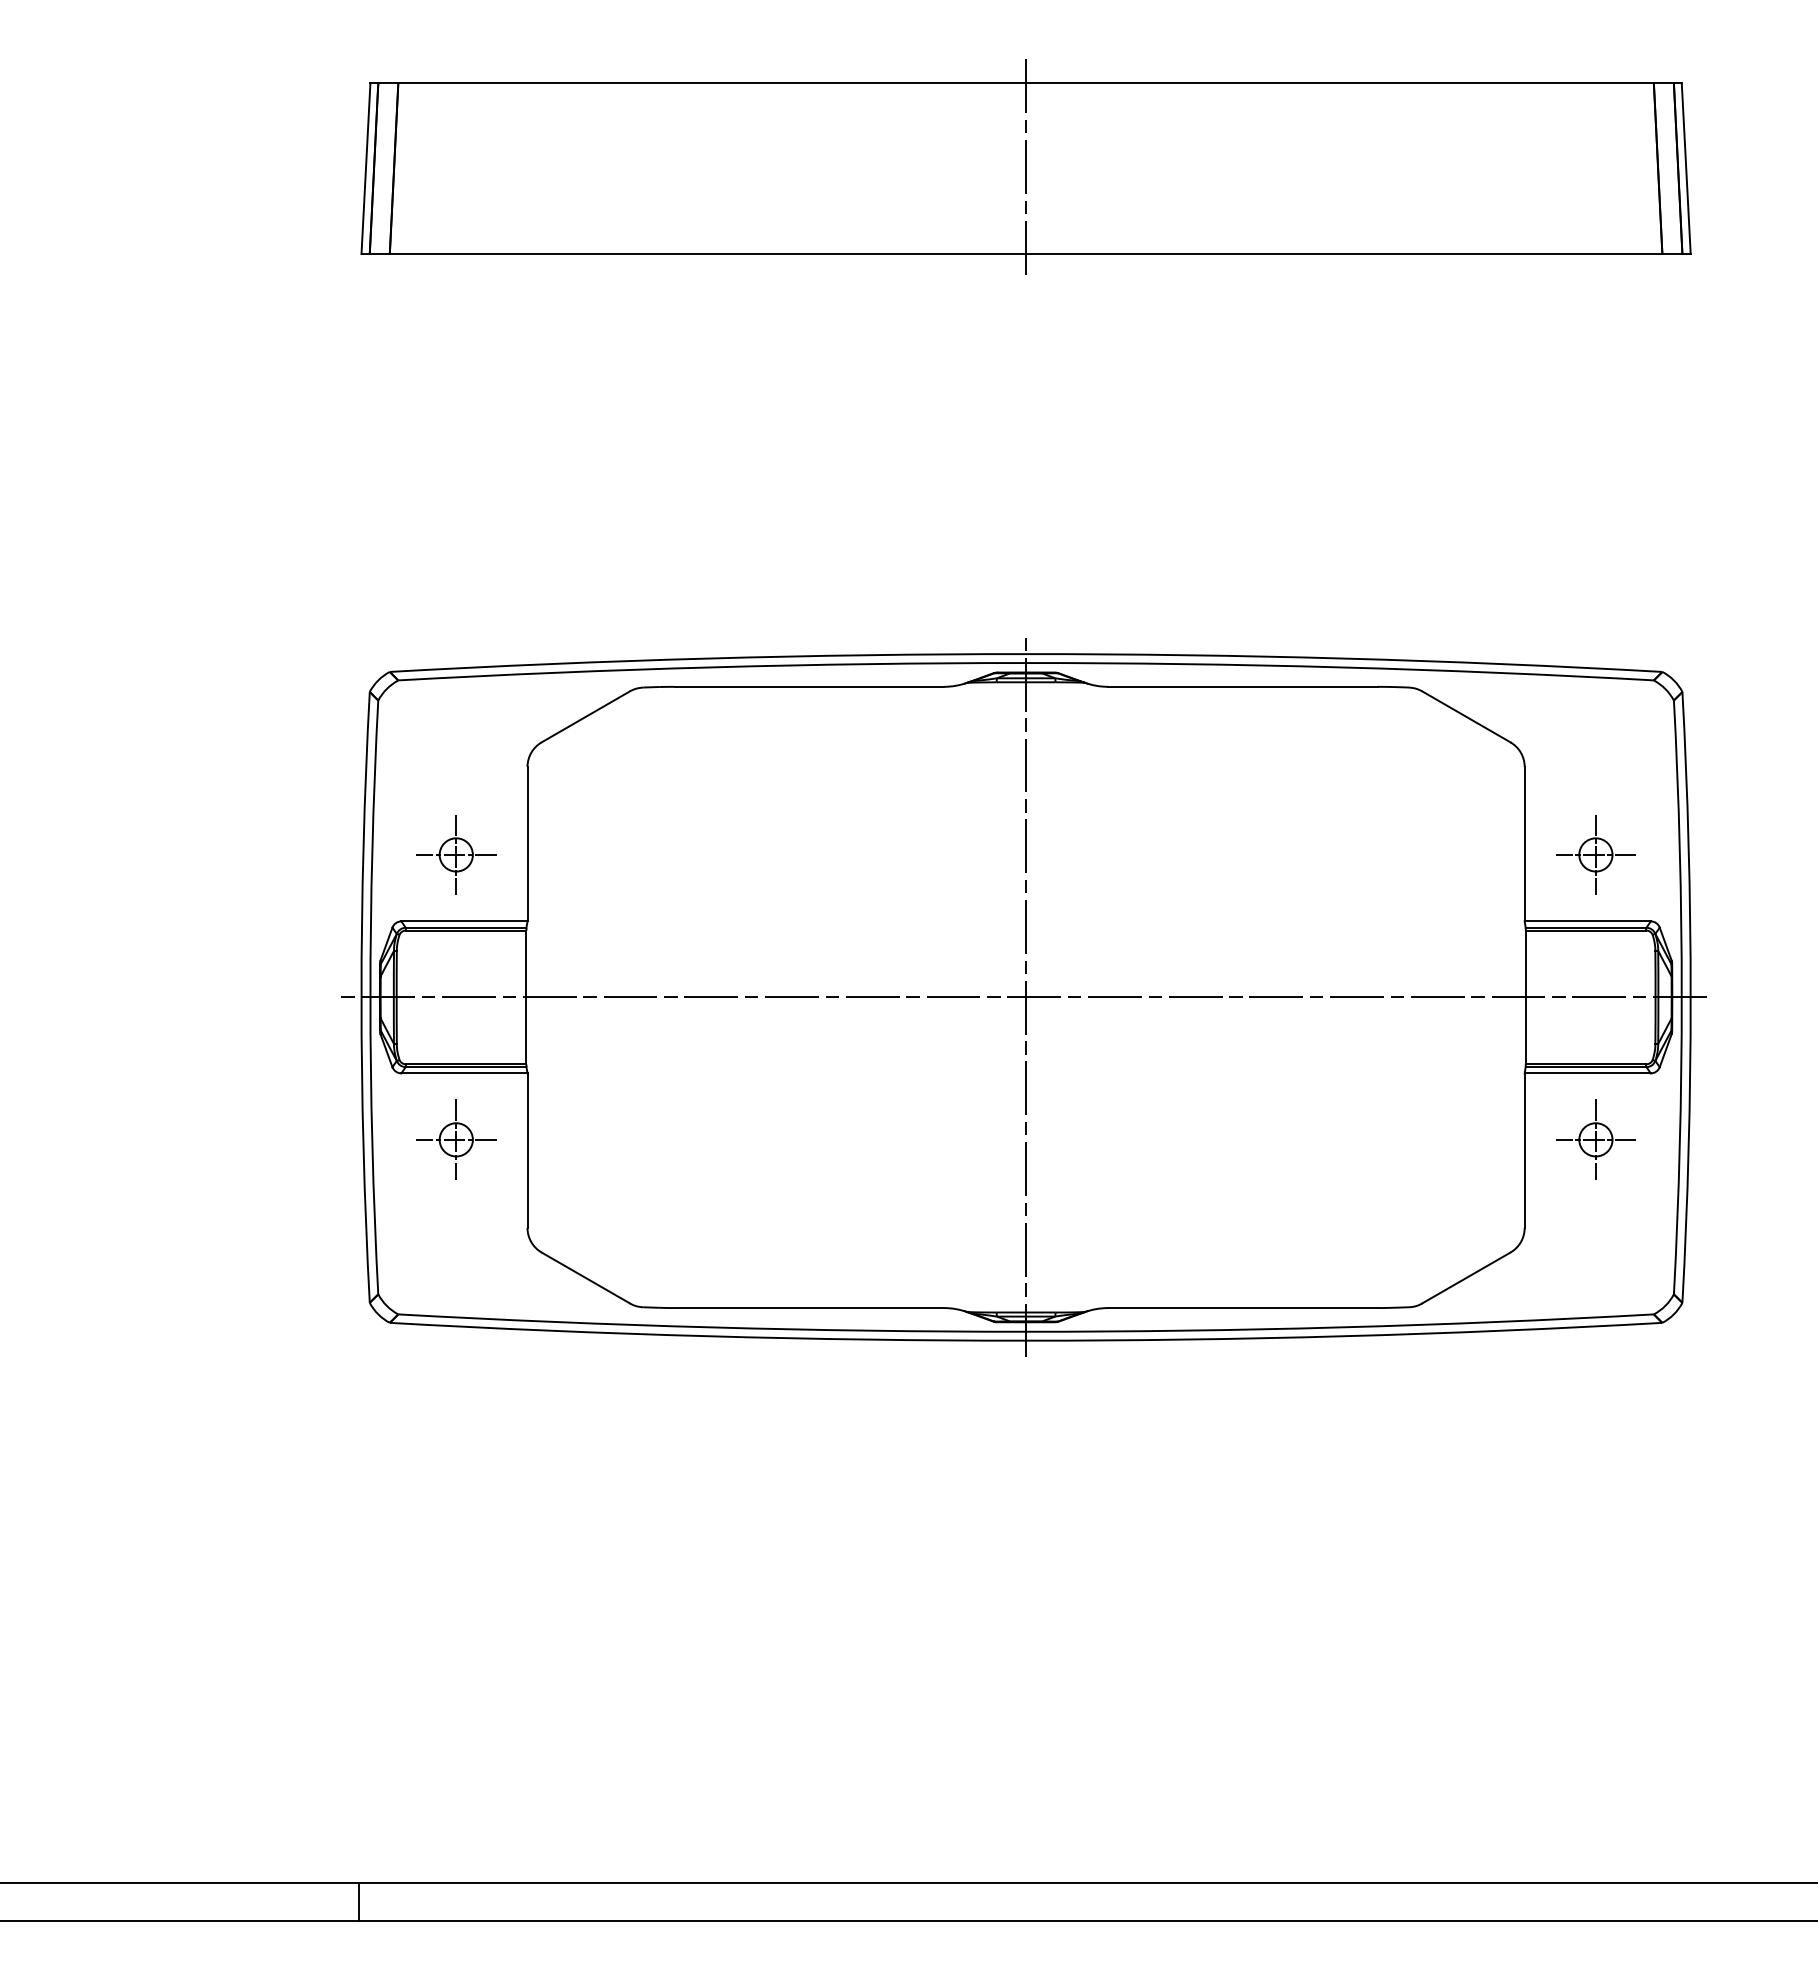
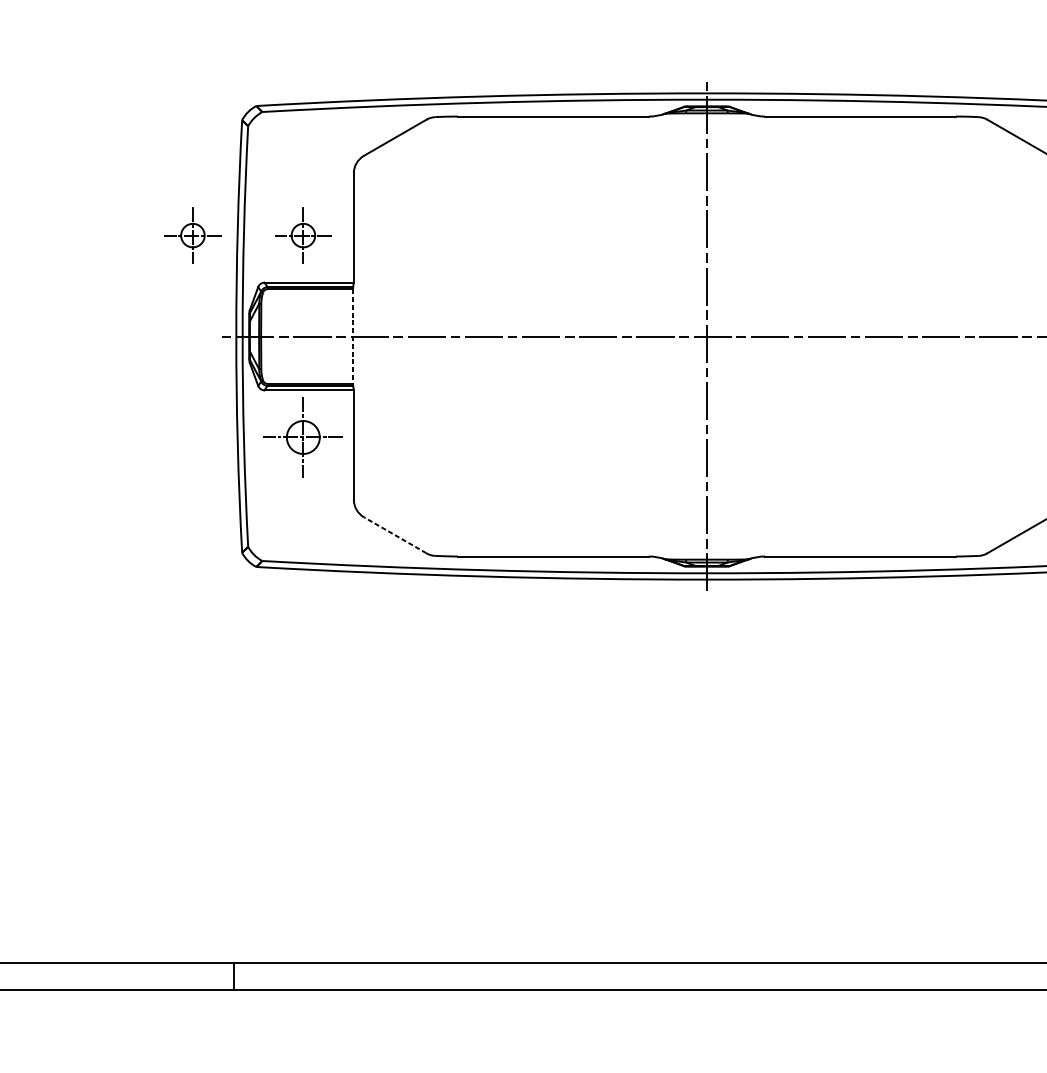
part: (300, 854) -> (193, 235), added
line: (526, 997) -> (353, 336), solid -> dashed
part: (456, 1139) -> (303, 437), size x1.4
line: (585, 1277) -> (394, 534), solid -> dashed

